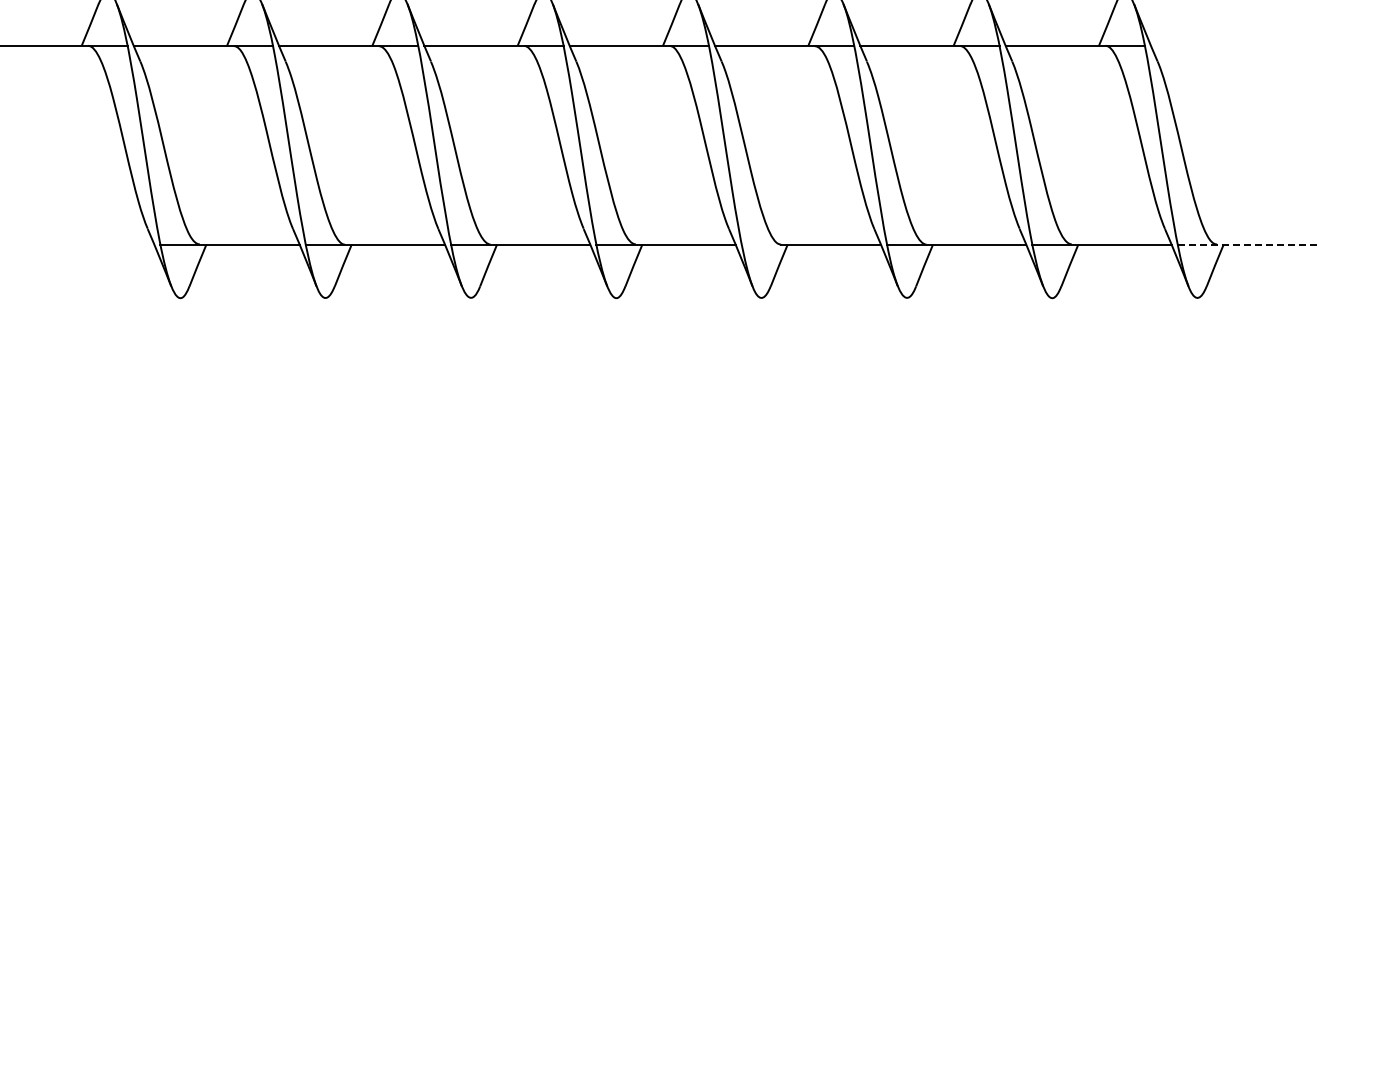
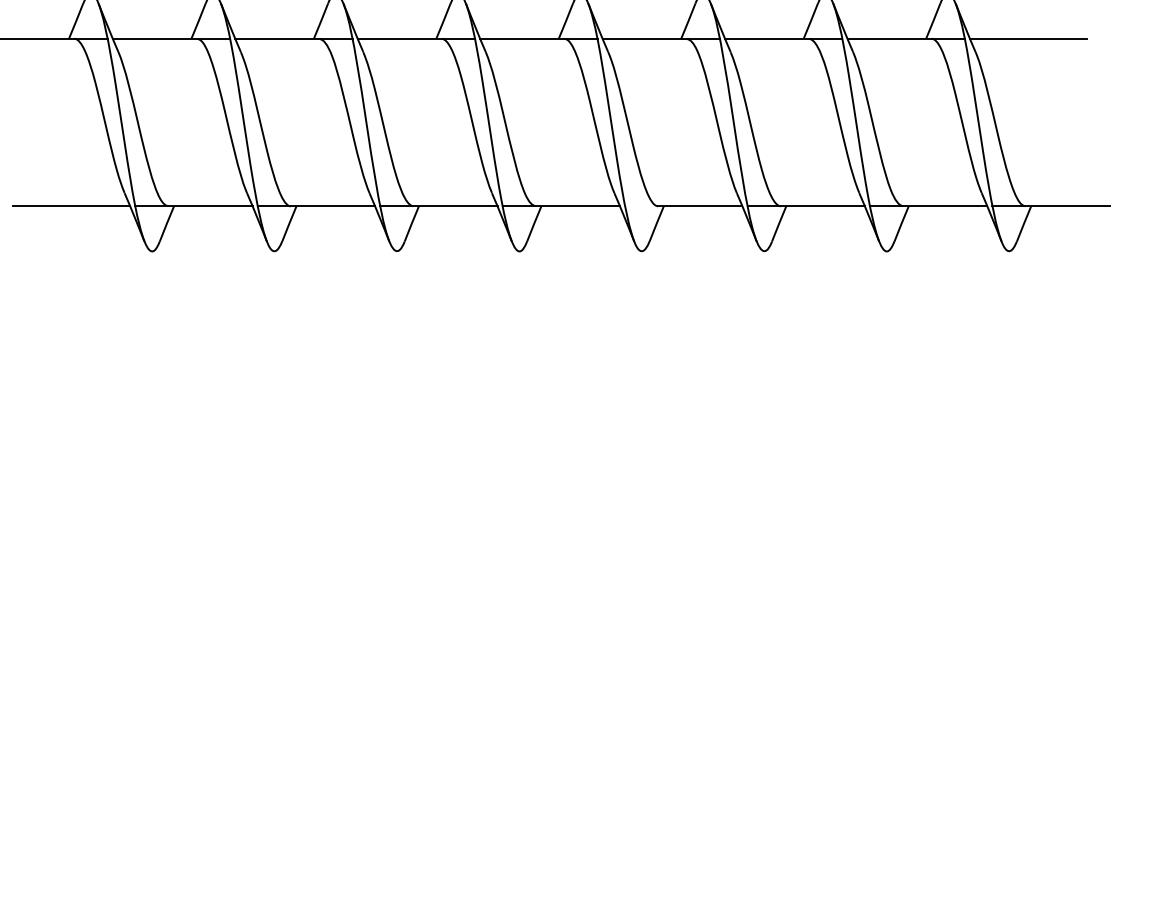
line: (1220, 45) -> (1028, 38), added
line: (84, 244) -> (71, 206), added
line: (1247, 244) -> (1051, 206), dashed -> solid

